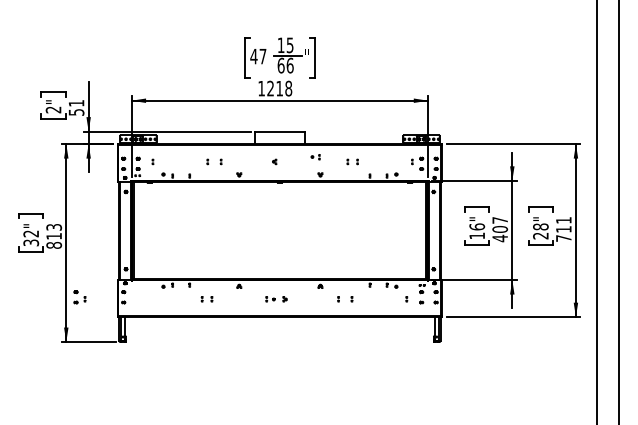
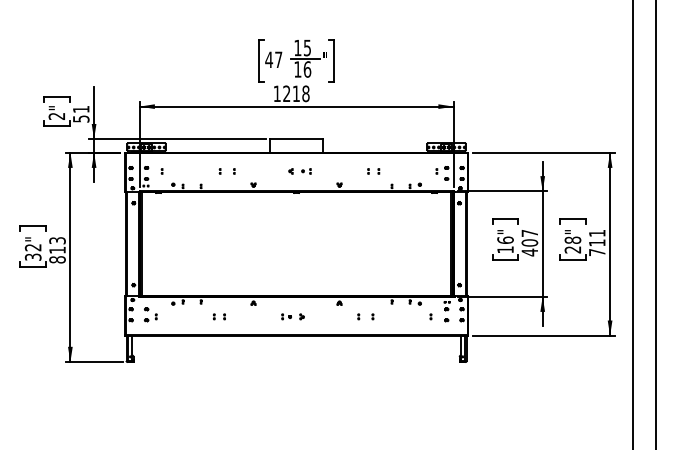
text: (280, 65) -> (297, 69), 66 -> 16
part: (315, 157) -> (306, 171), moved
part: (79, 297) -> (150, 314), moved

